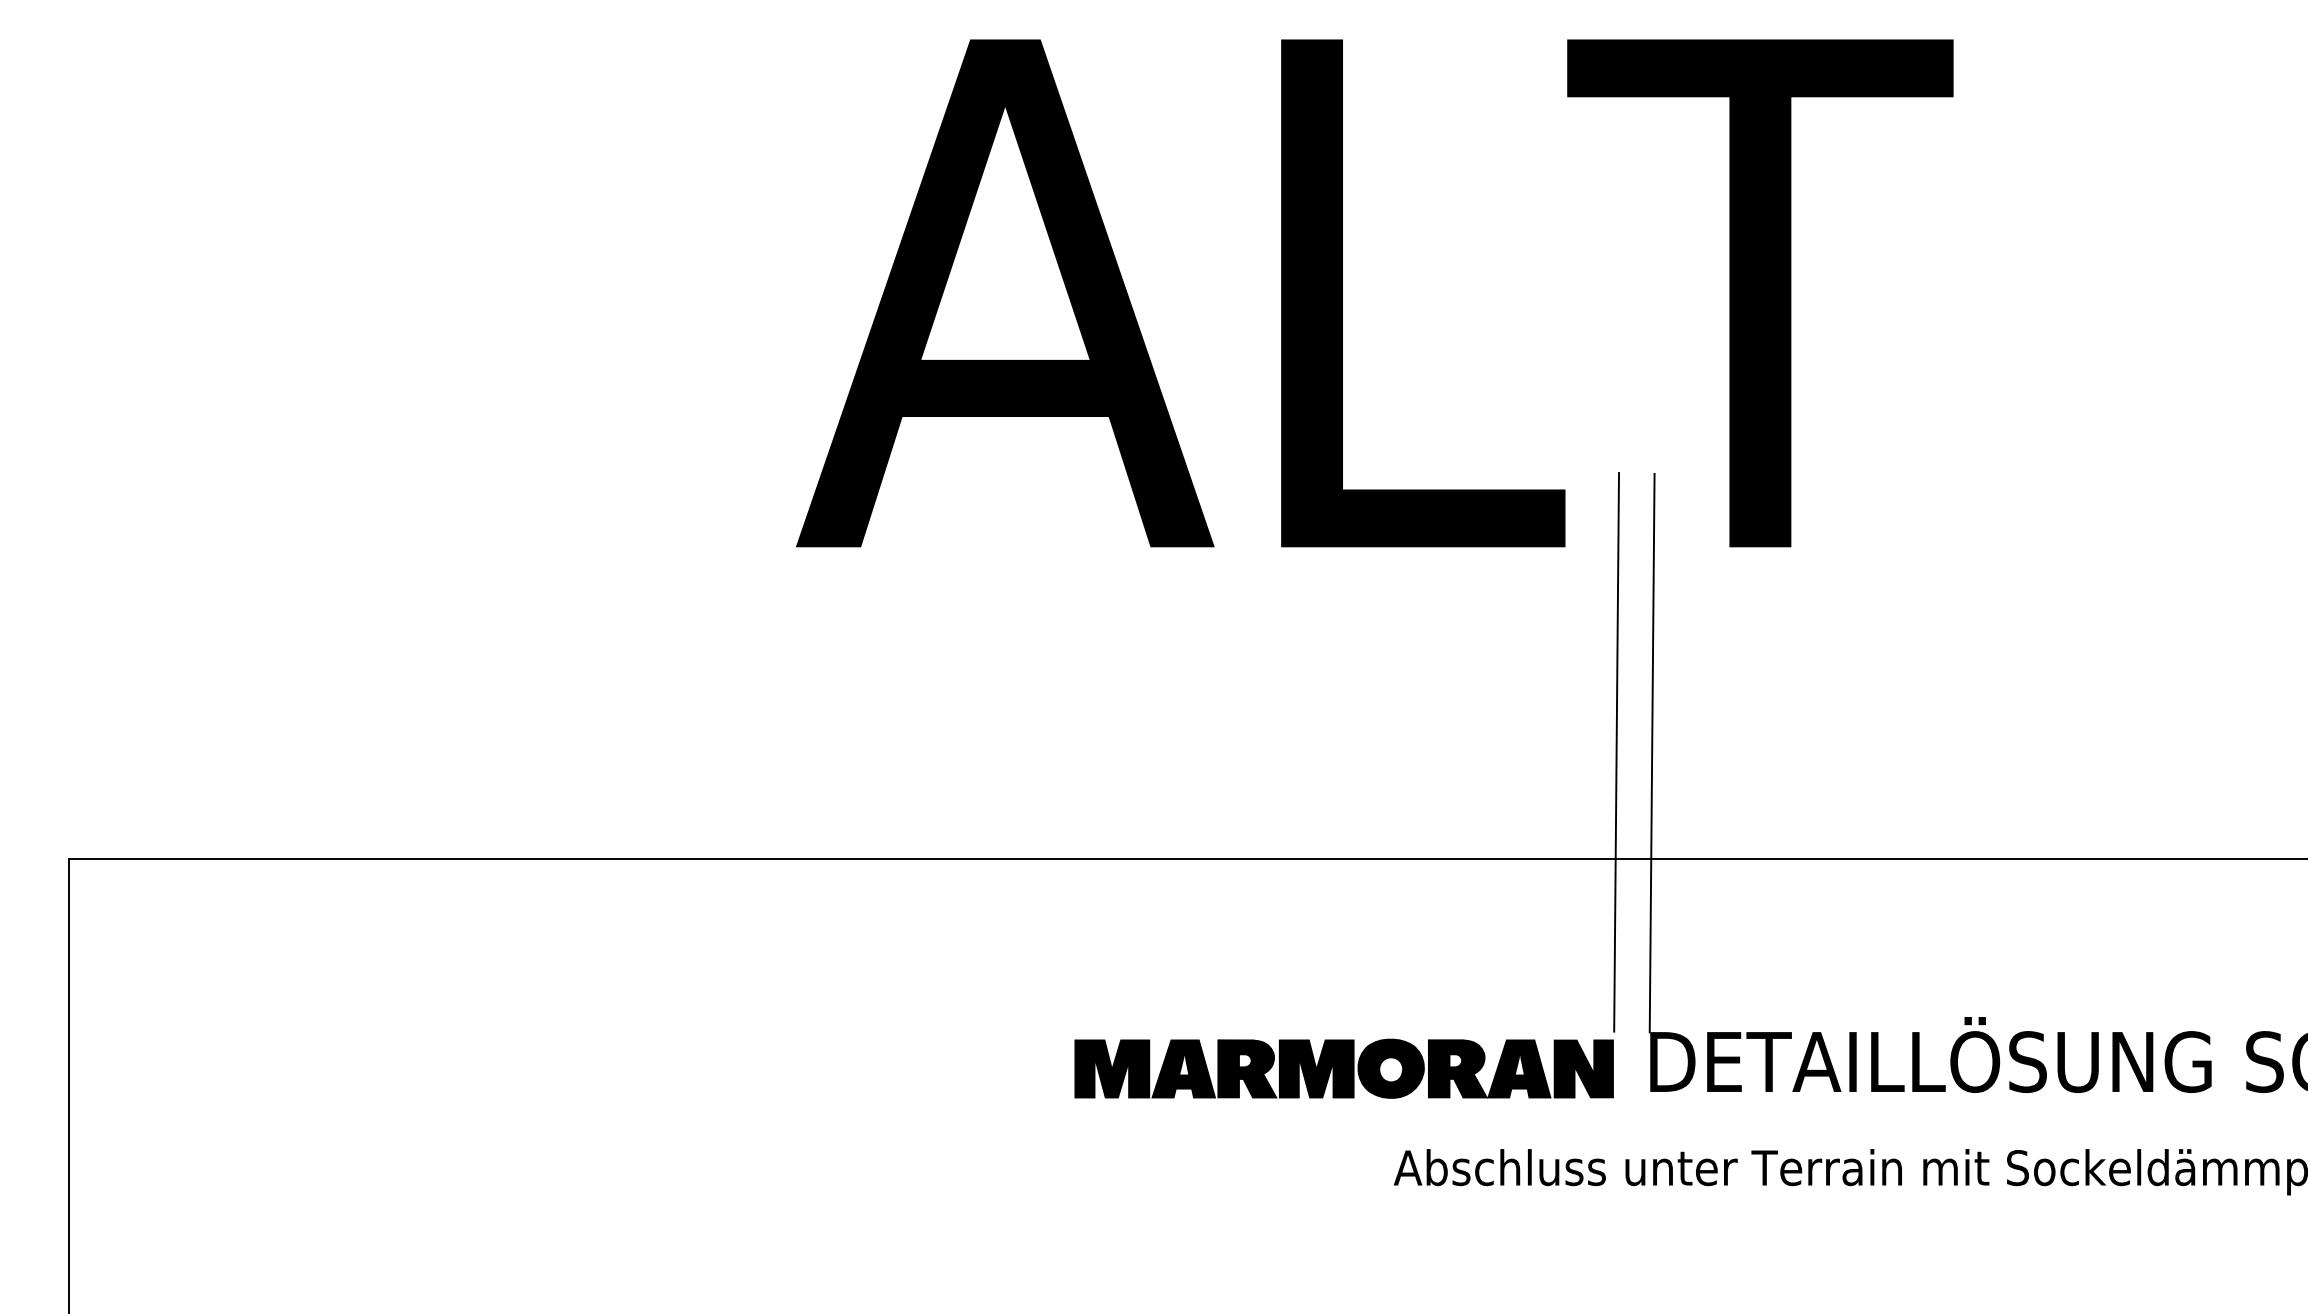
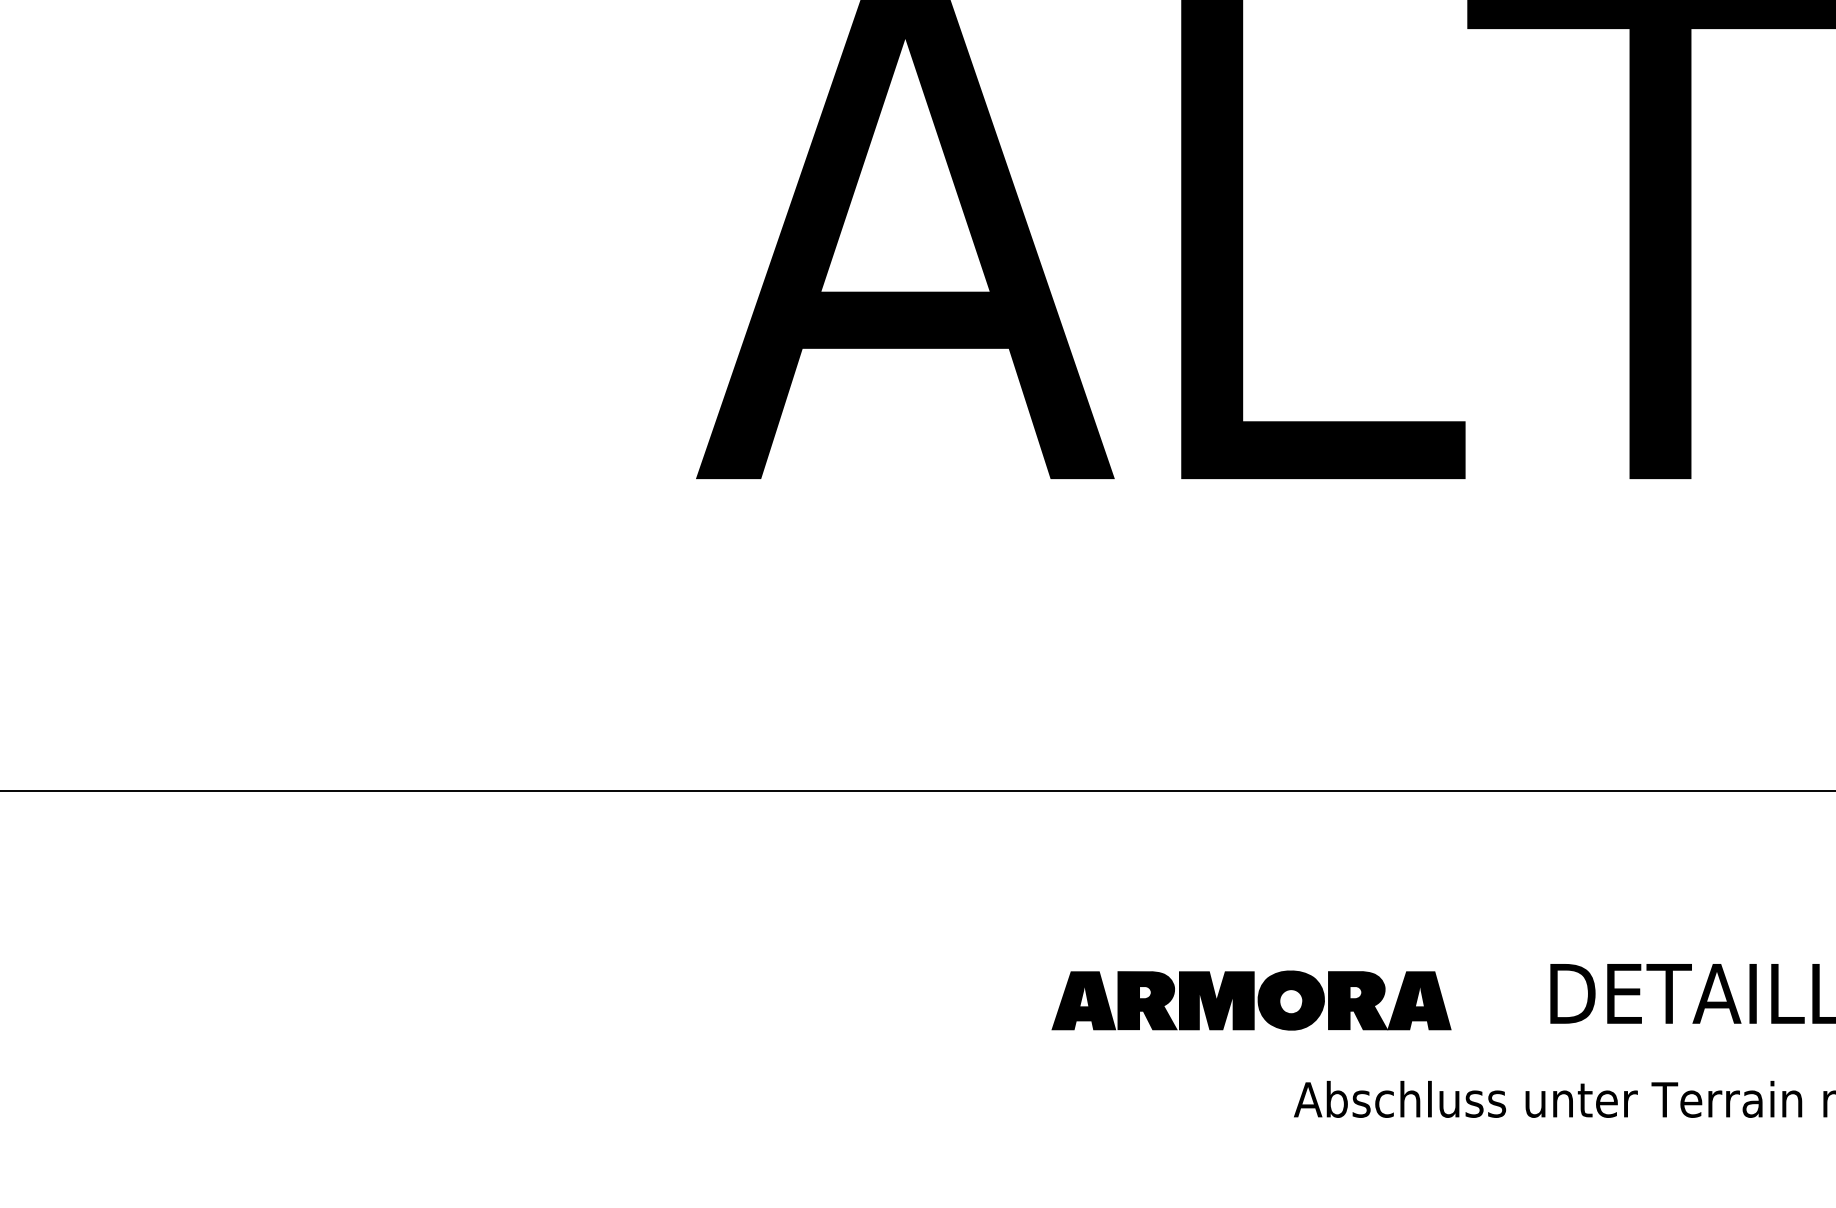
line: (1616, 752) -> (1516, 684), removed
line: (1651, 752) -> (1551, 684), removed
fill: (1112, 1068) -> (1012, 1000), removed
fill: (1583, 1068) -> (1483, 1000), removed

